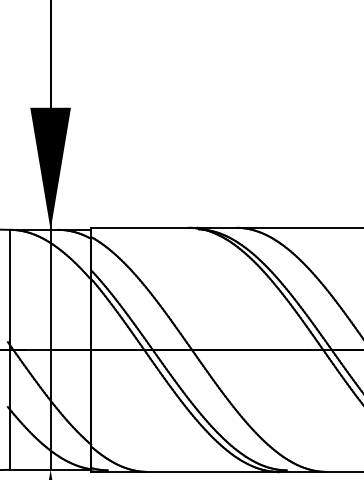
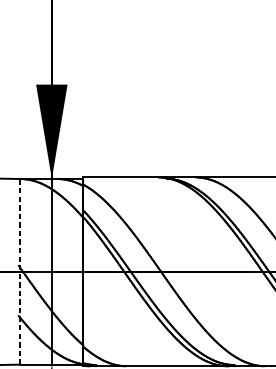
line: (9, 349) -> (20, 271), solid -> dashed

